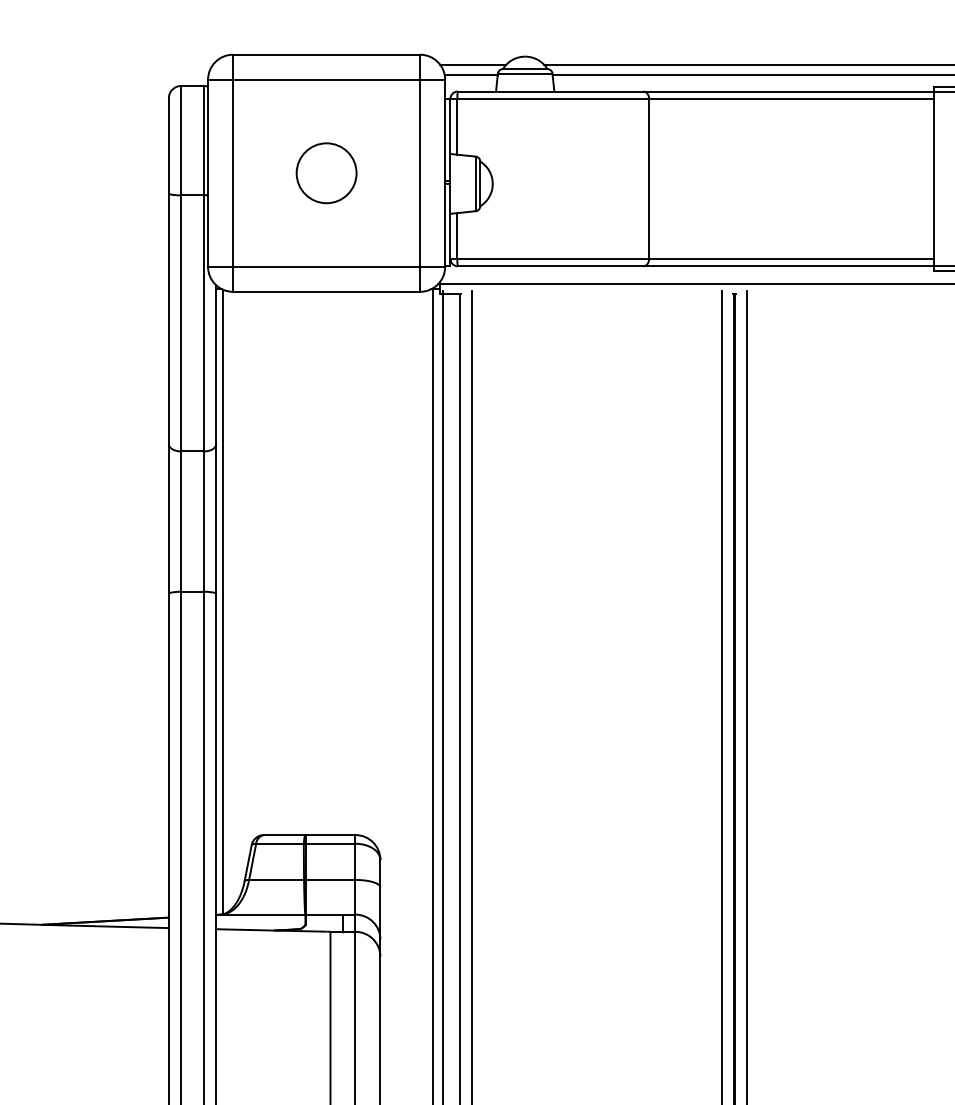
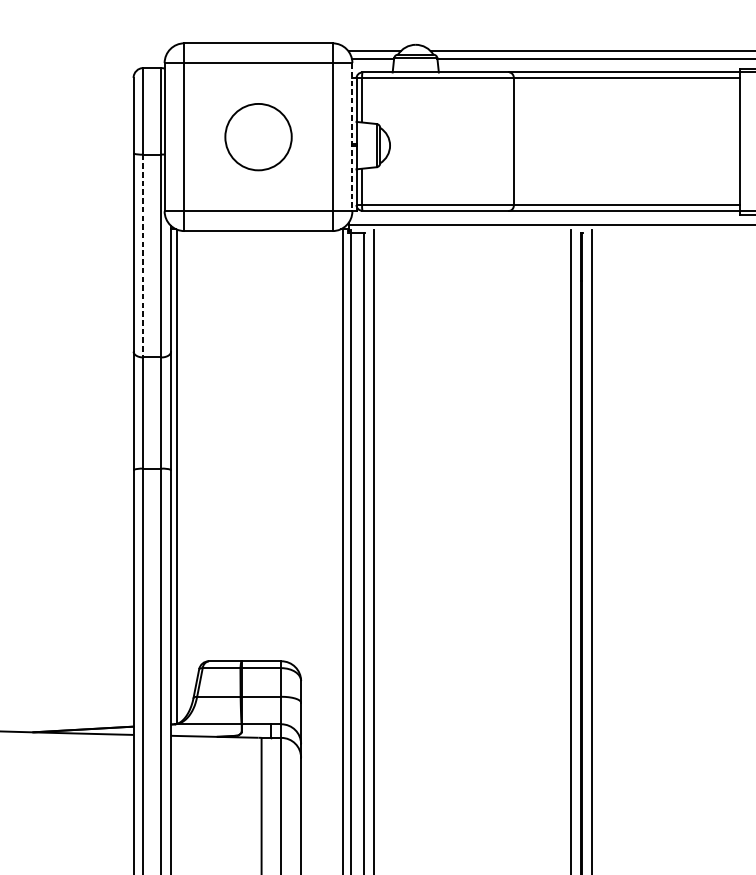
circle: (326, 173) -> (258, 137), size x1.4
line: (445, 173) -> (352, 137), solid -> dashed
line: (181, 323) -> (143, 256), solid -> dashed

